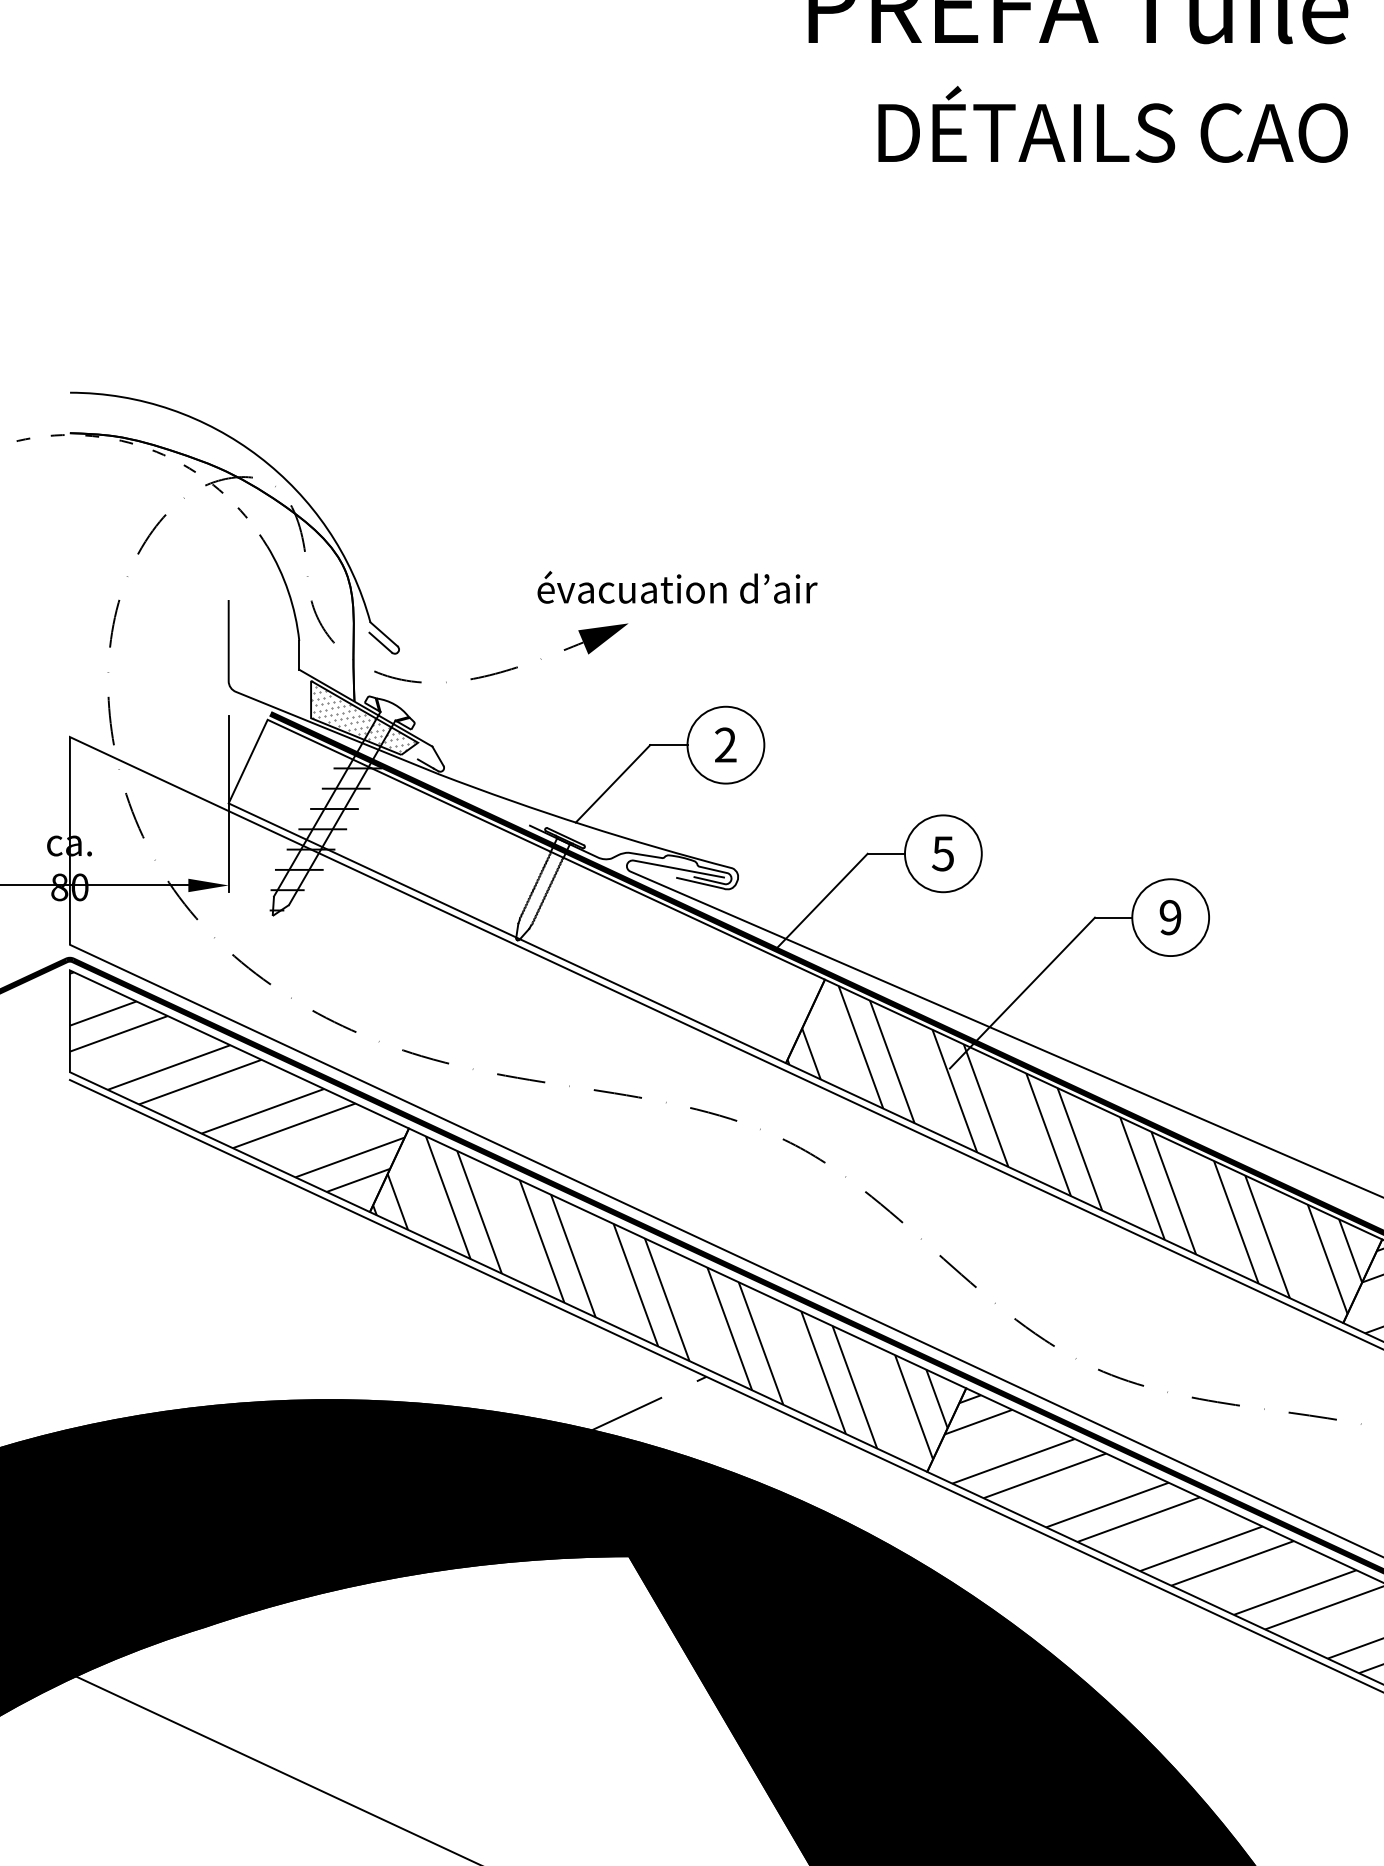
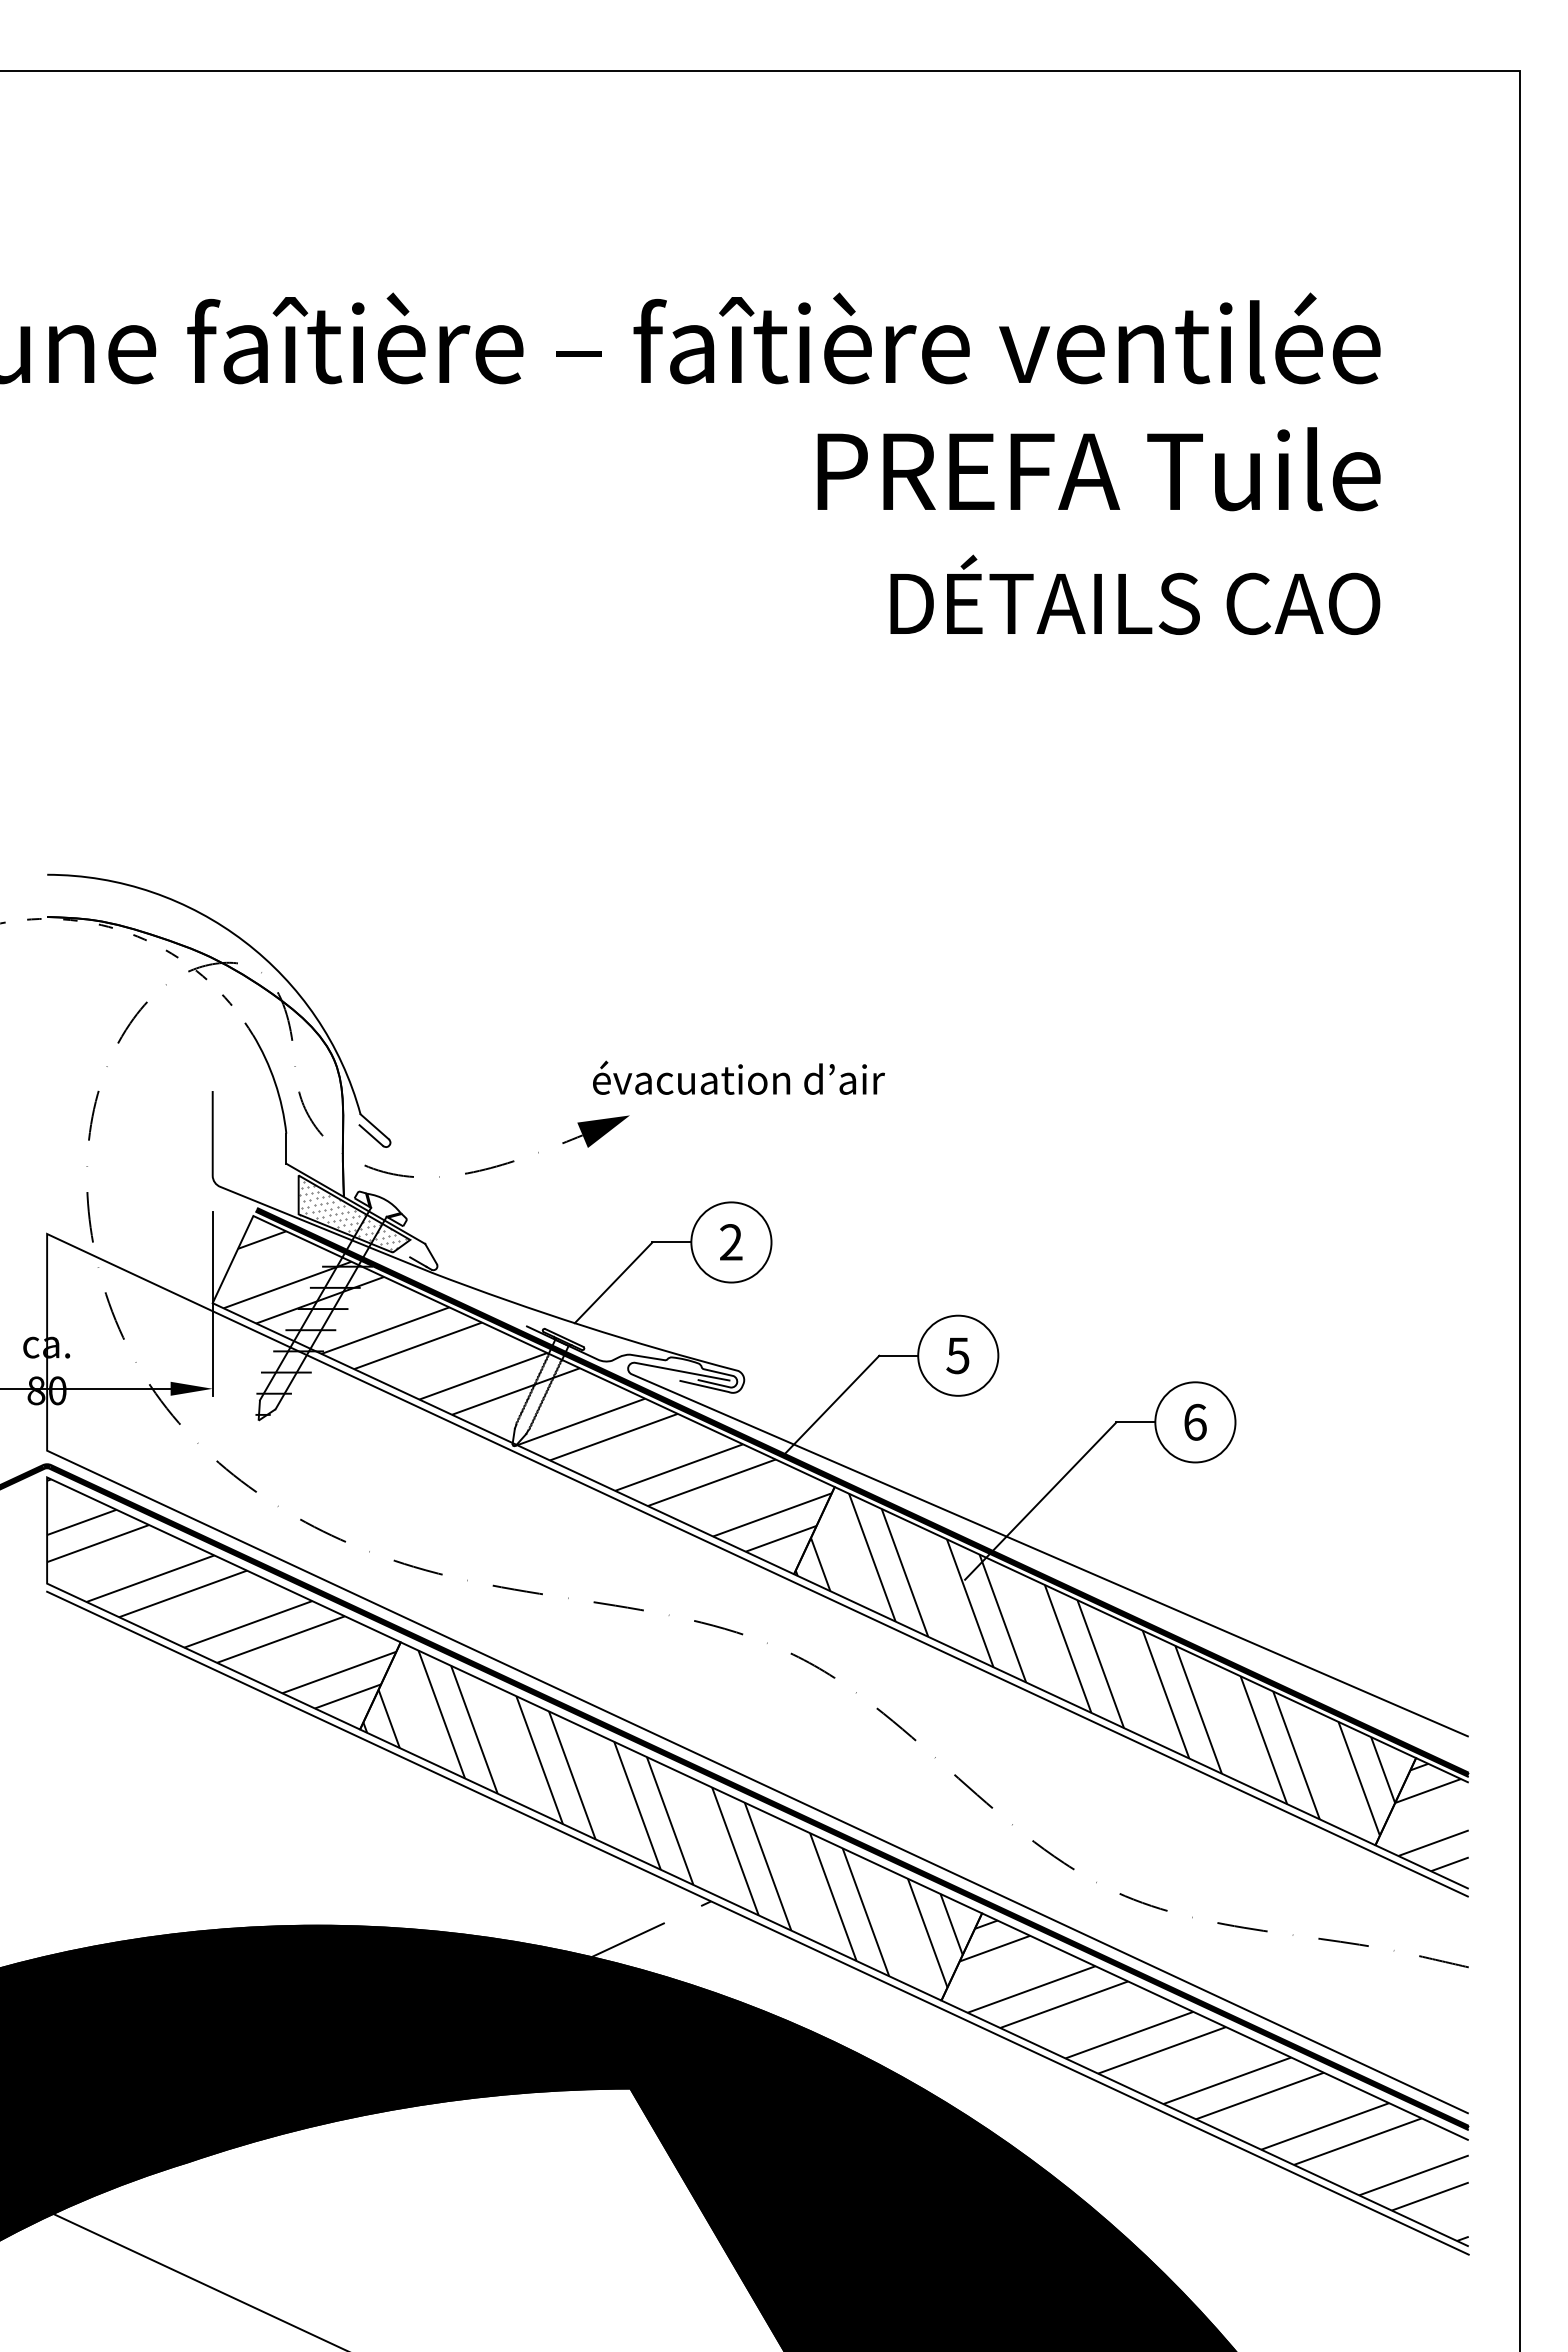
text: (677, 587) -> (738, 1077), moved
hatch: (530, 880) -> (527, 1383), added
text: (1170, 916) -> (1195, 1421), 9 -> 6

